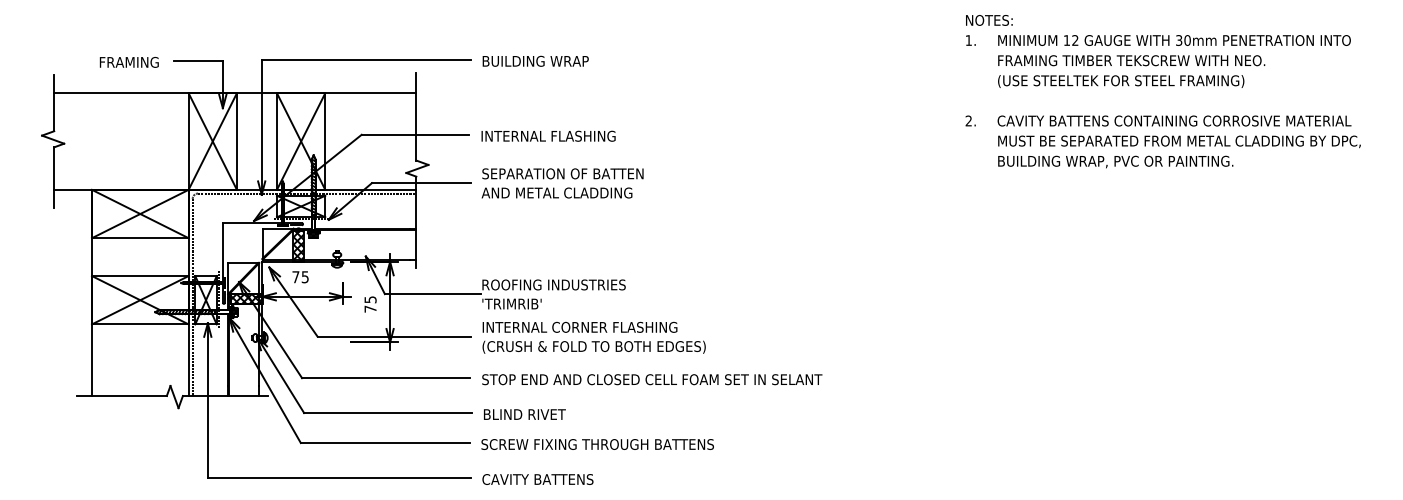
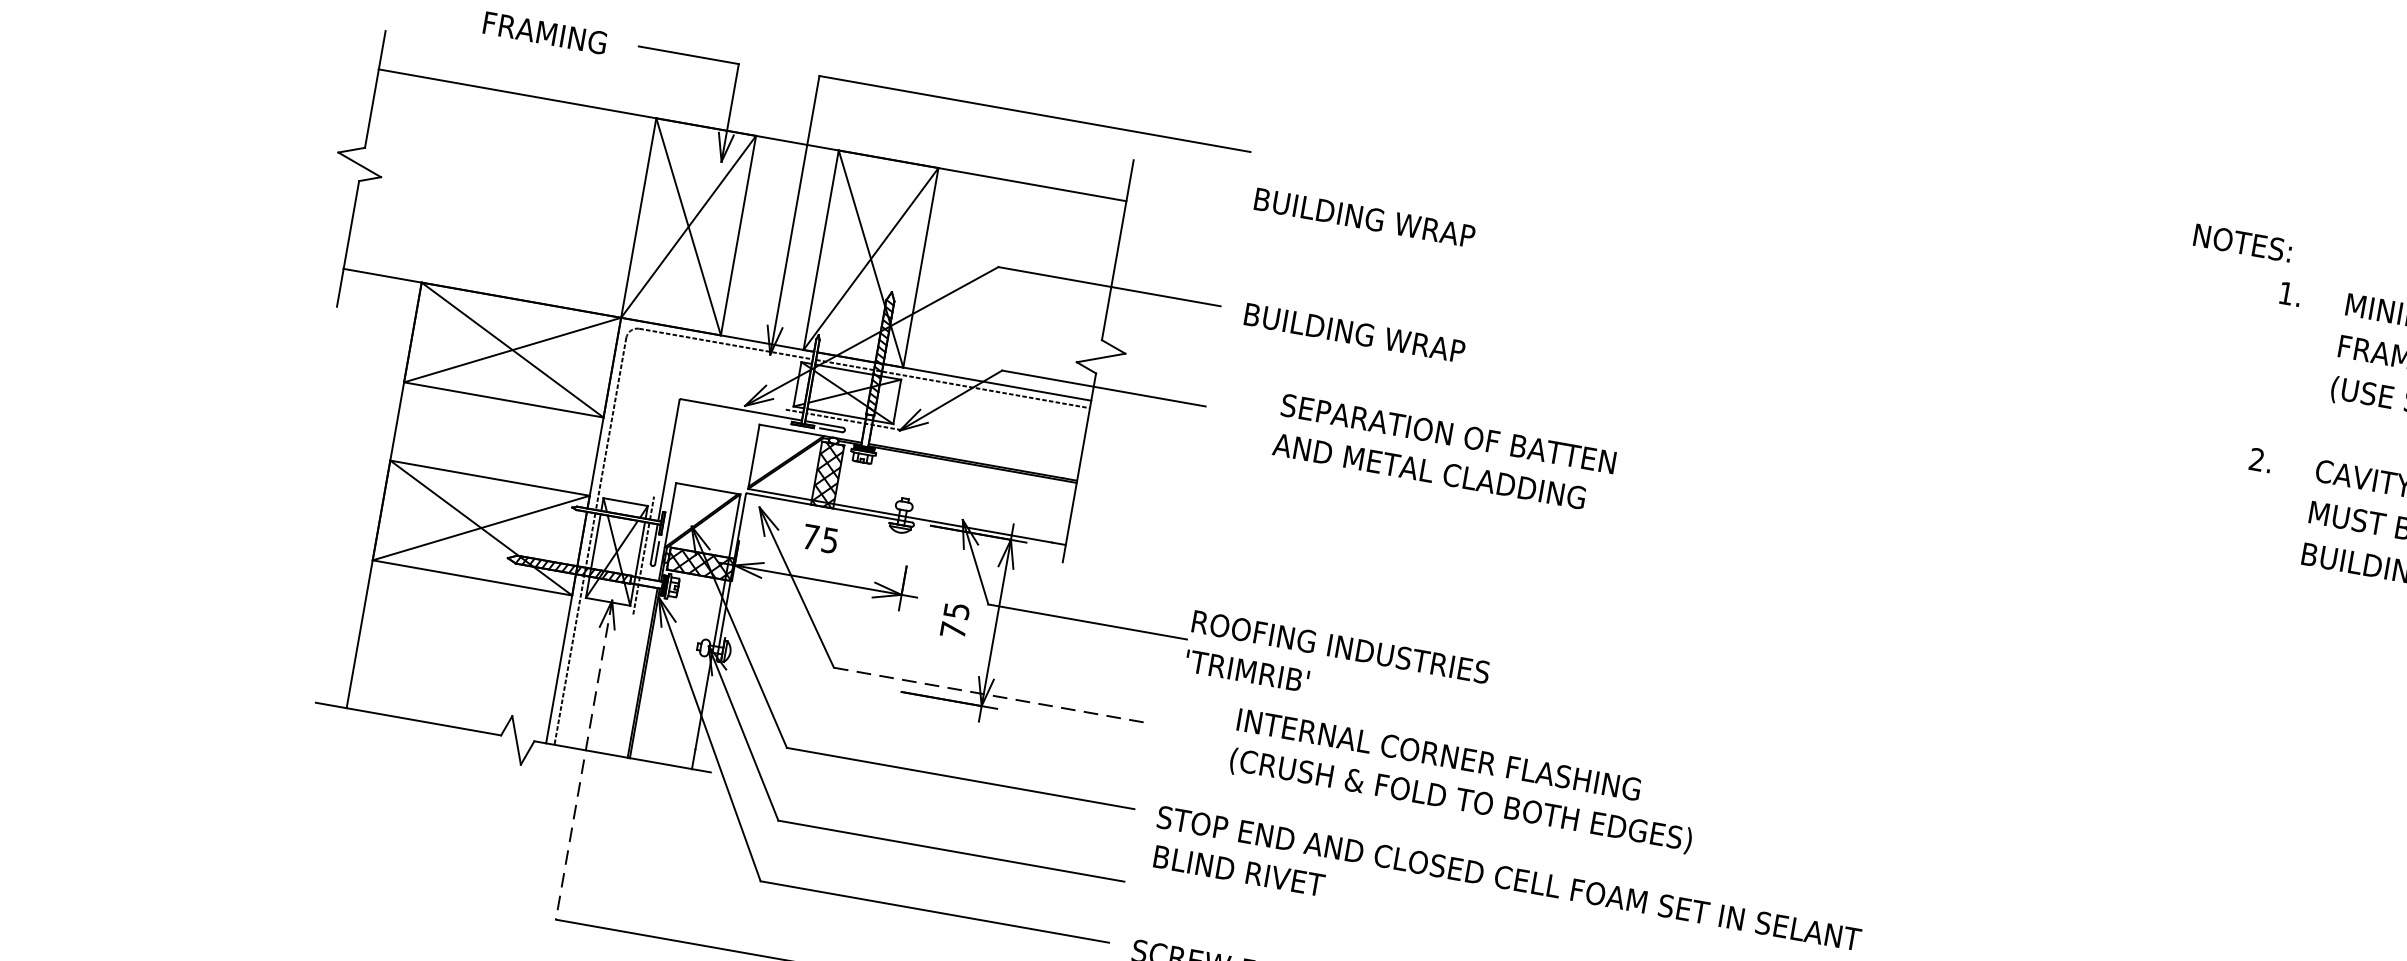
text: (989, 20) -> (2243, 243), moved
text: (535, 60) -> (1364, 216), moved
text: (548, 135) -> (1383, 336), INTERNAL FLASHING -> BUILDING WRAP
text: (562, 183) -> (1444, 453), moved
line: (394, 336) -> (992, 695), solid -> dashed
text: (593, 337) -> (1463, 780), moved
line: (207, 401) -> (583, 761), solid -> dashed
text: (524, 414) -> (1238, 870), moved

